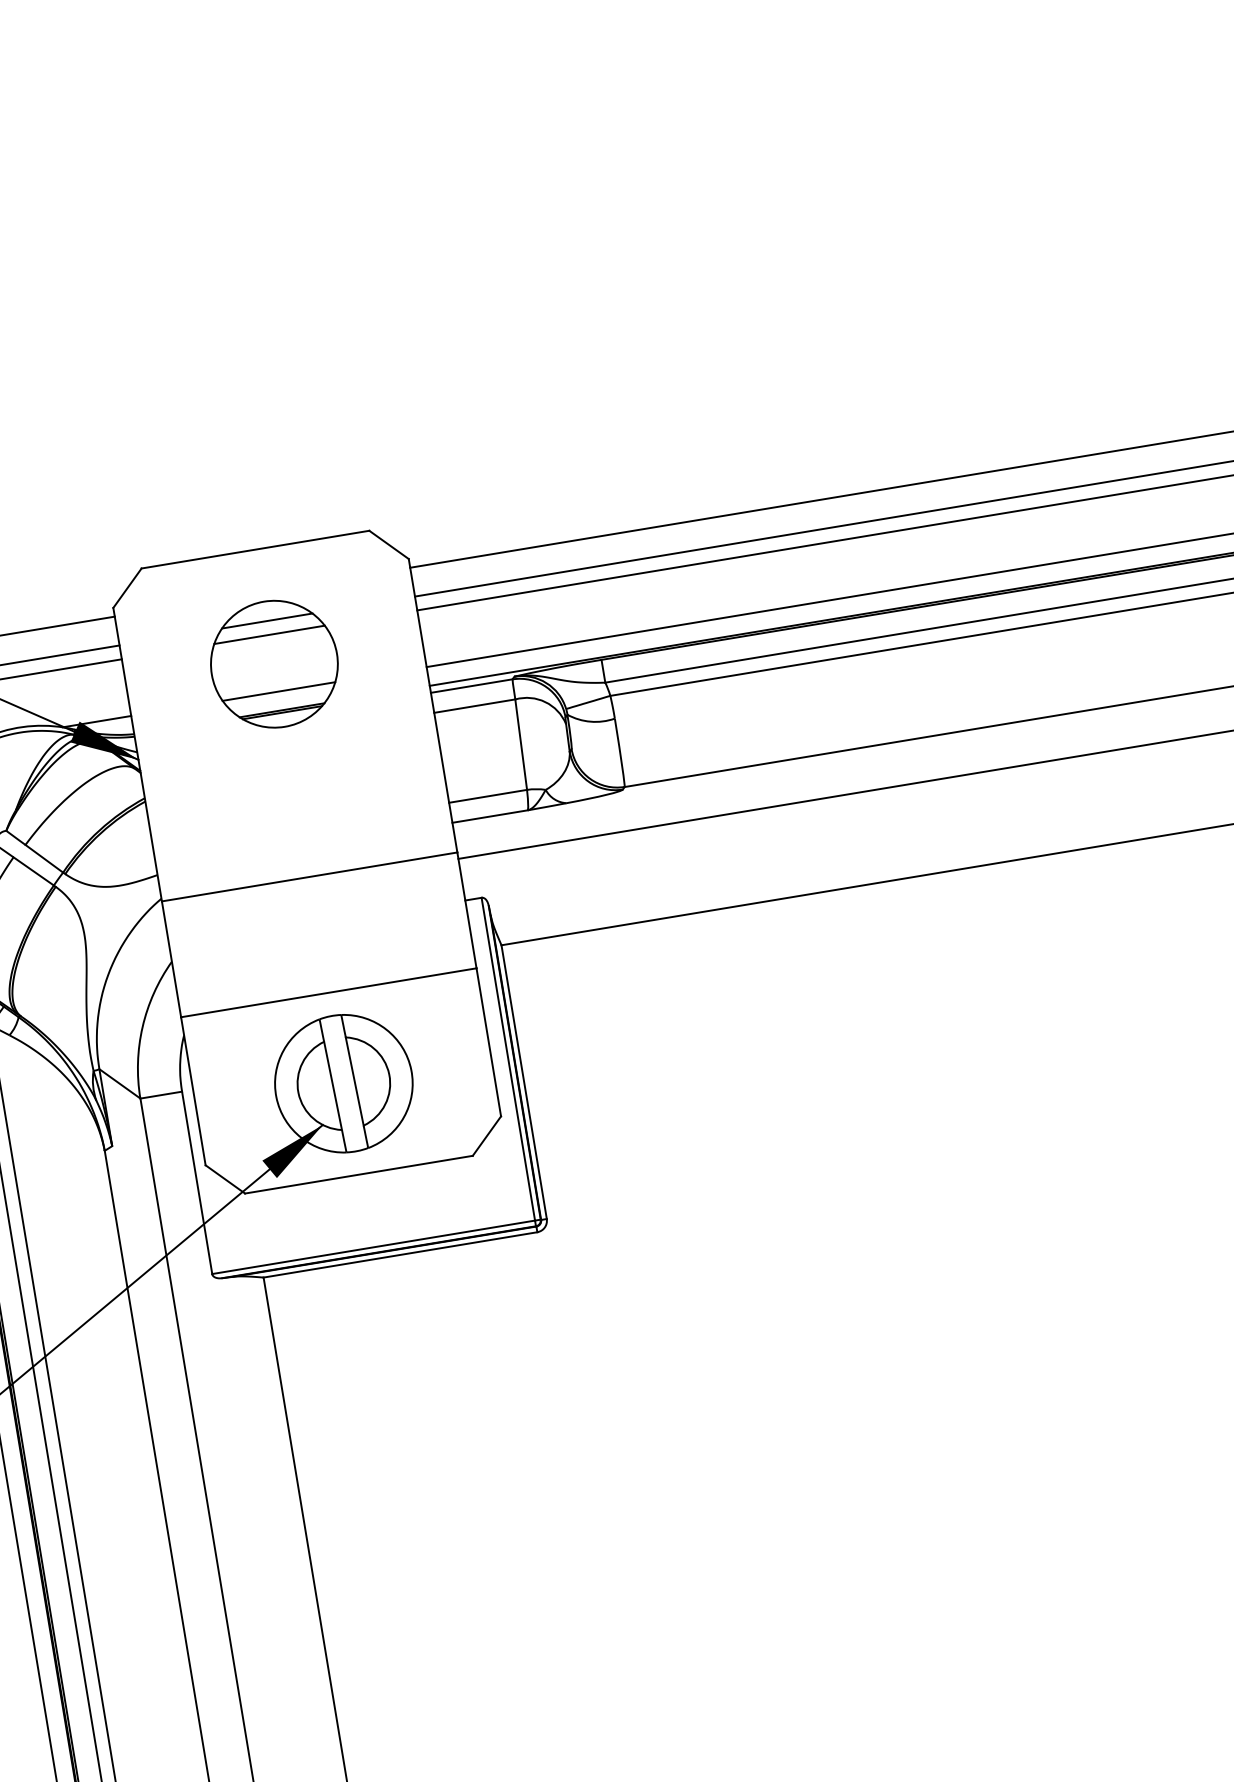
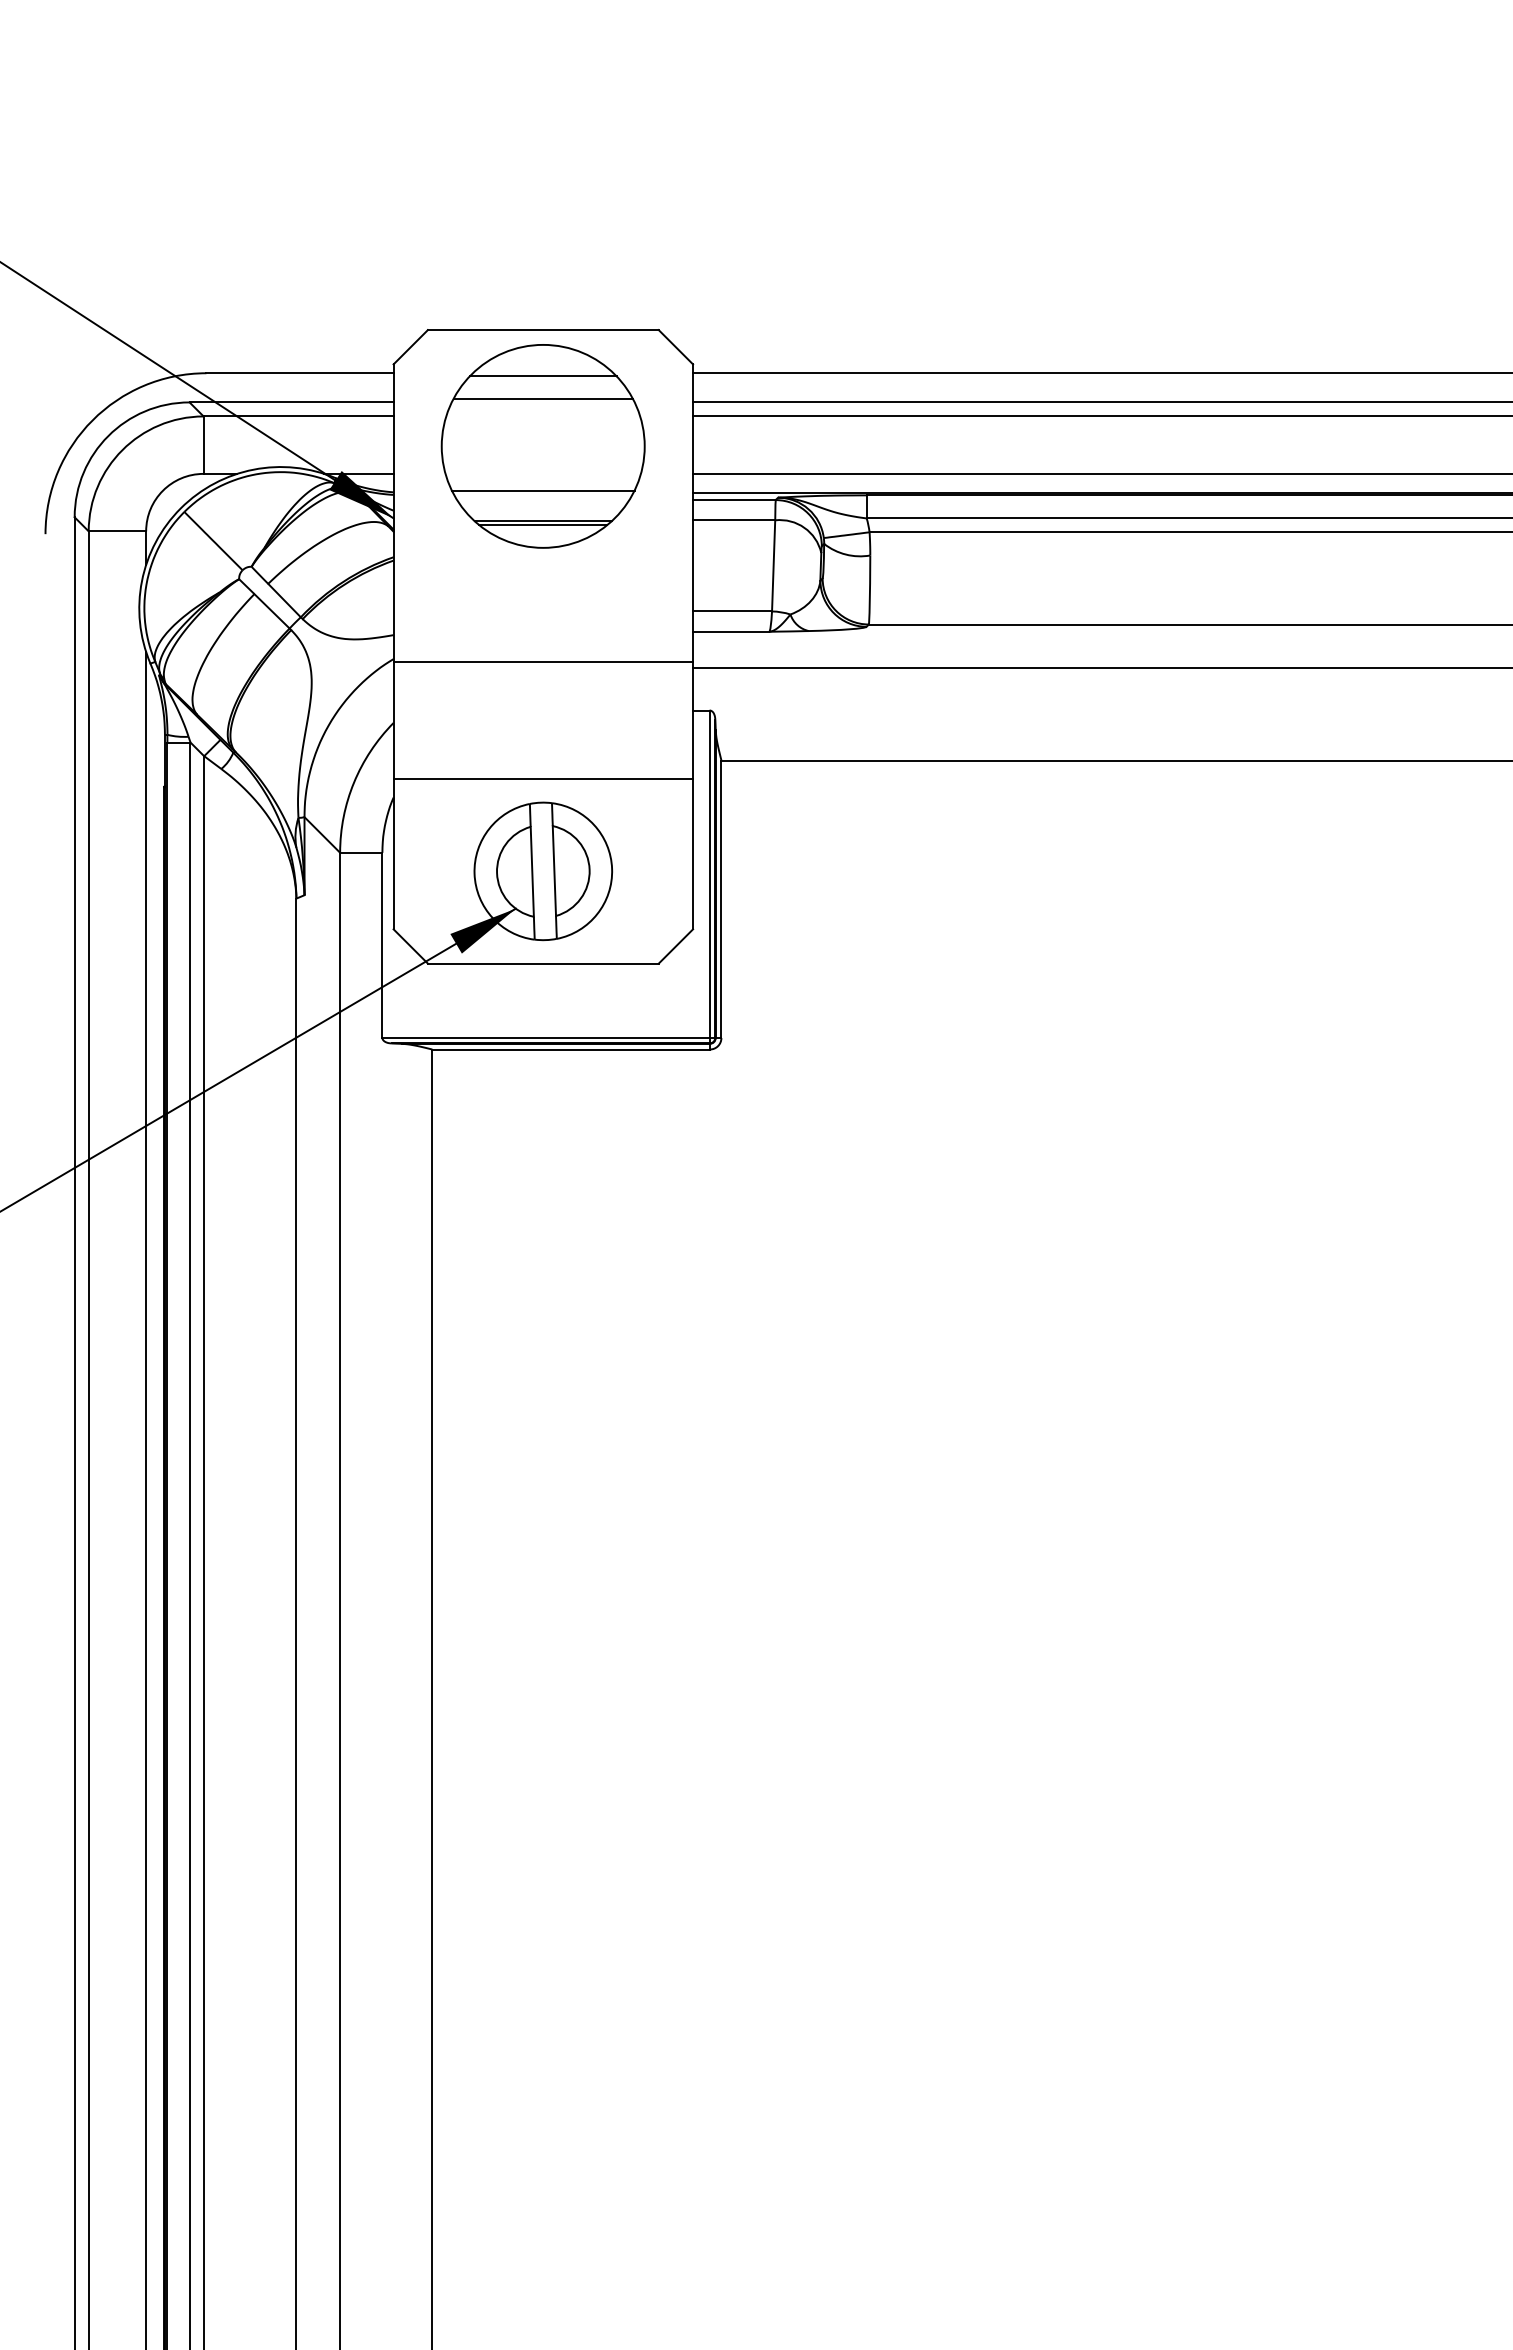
part: (274, 663) -> (543, 445), size x1.6

